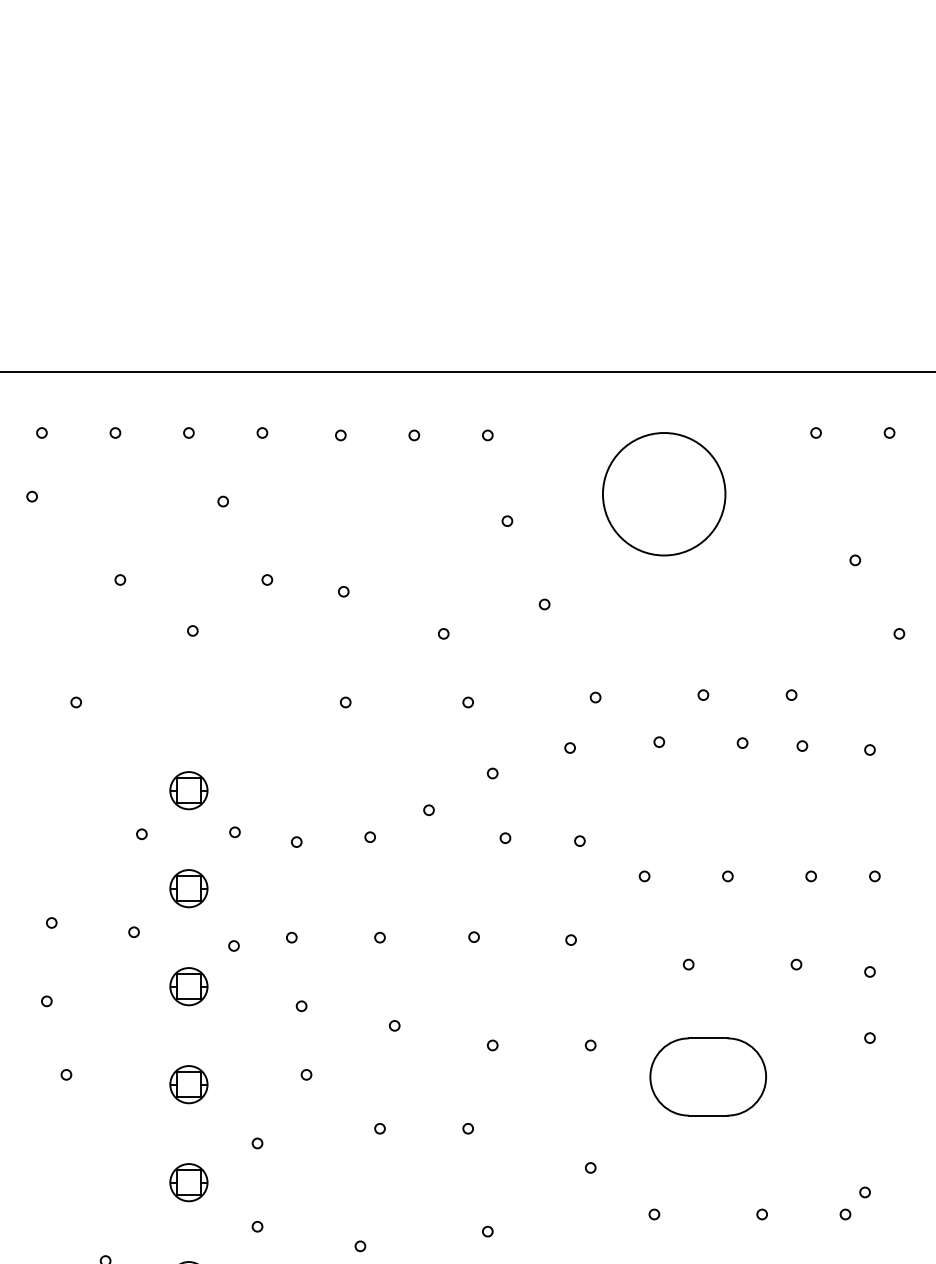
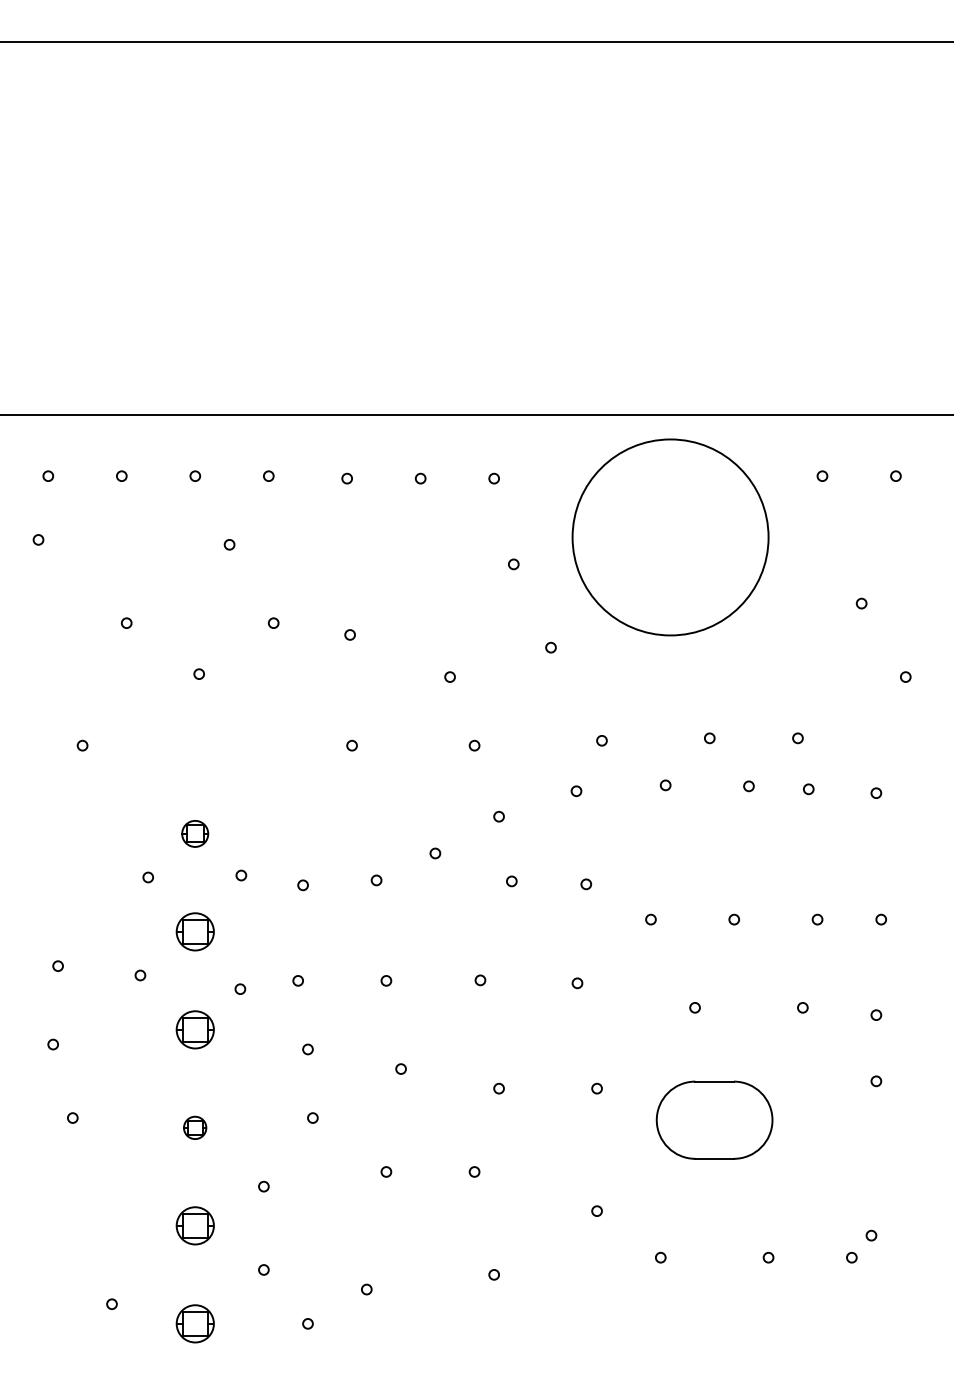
circle: (664, 494) -> (670, 537), size x1.6
part: (188, 790) -> (194, 833), size x0.7
part: (188, 1084) -> (194, 1127), size x0.6

